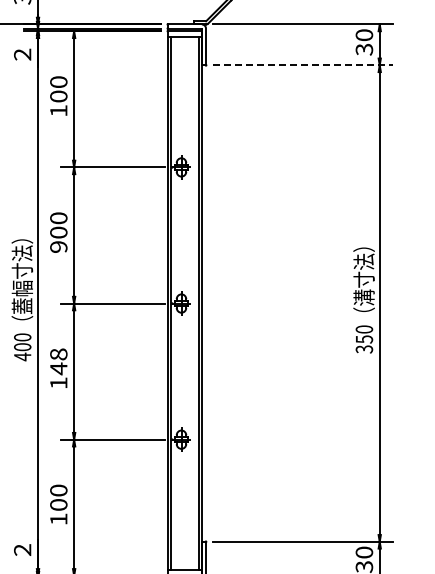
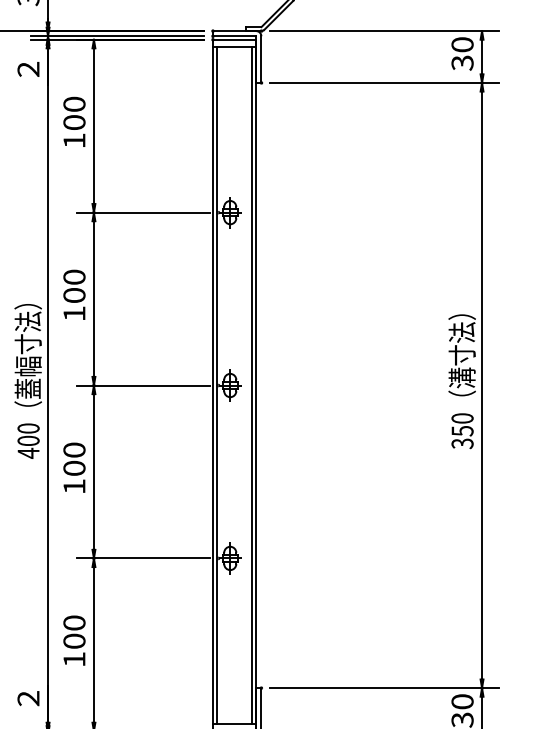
line: (303, 65) -> (385, 83), dashed -> solid
text: (58, 246) -> (74, 313), 900 -> 100
text: (58, 361) -> (74, 459), 148 -> 100

